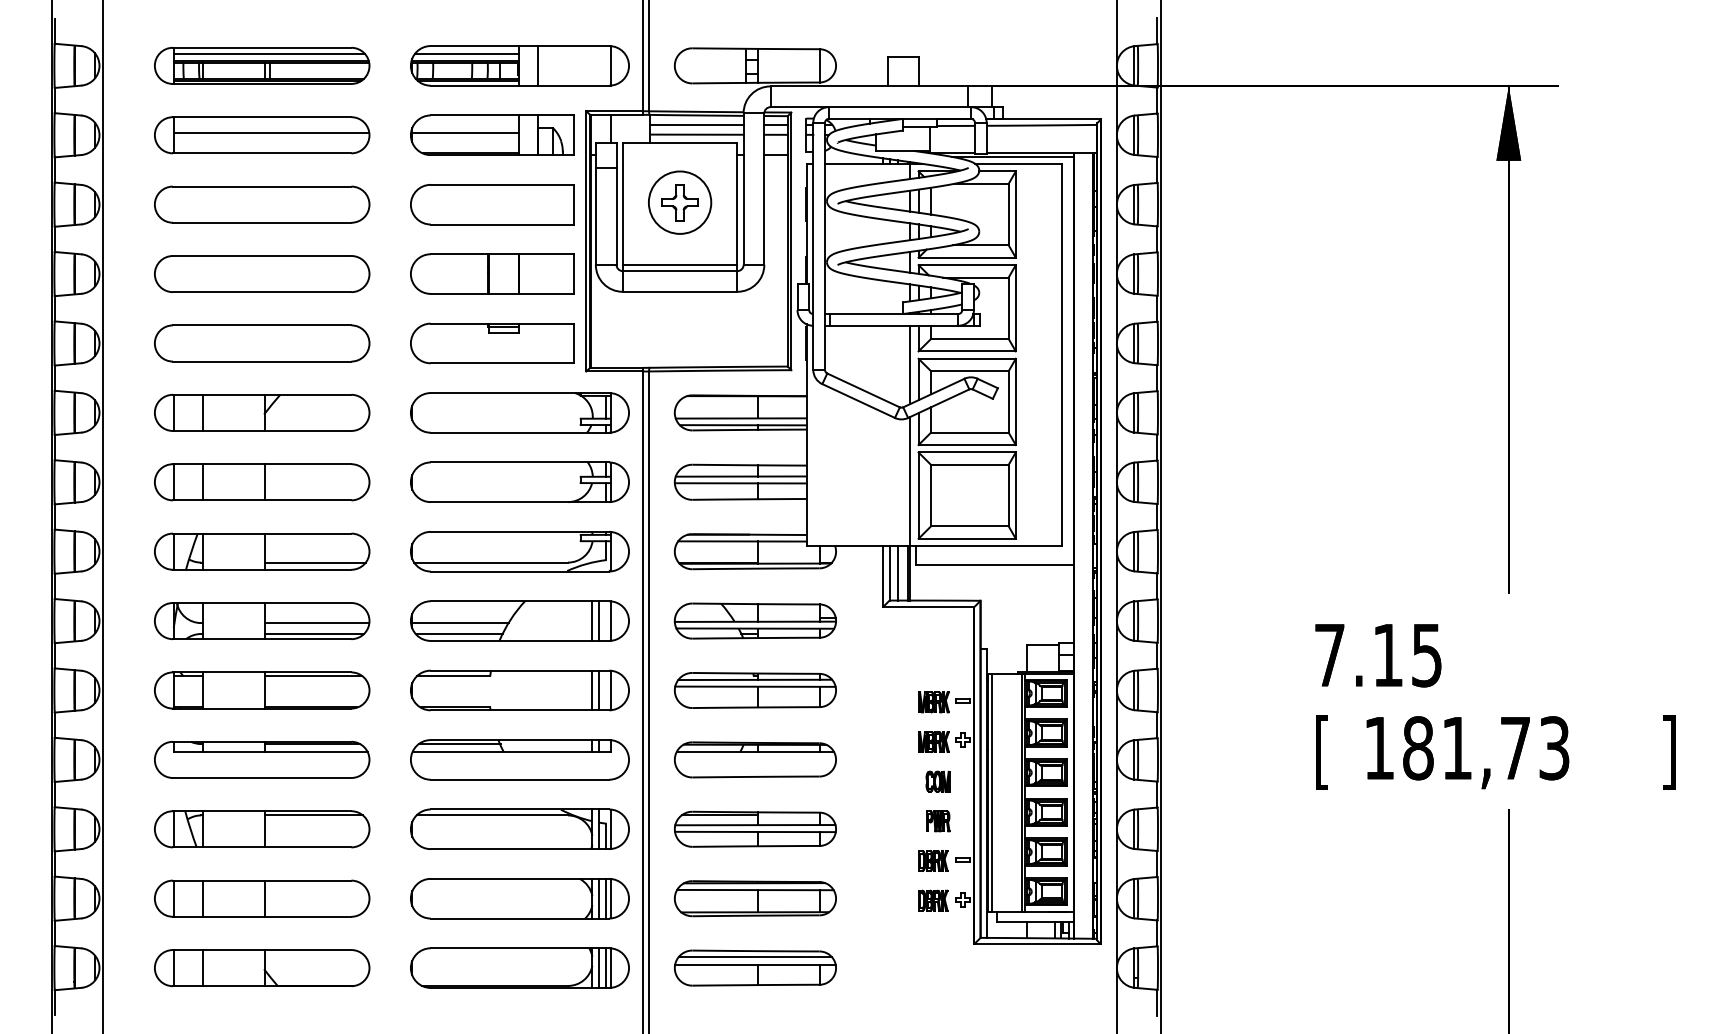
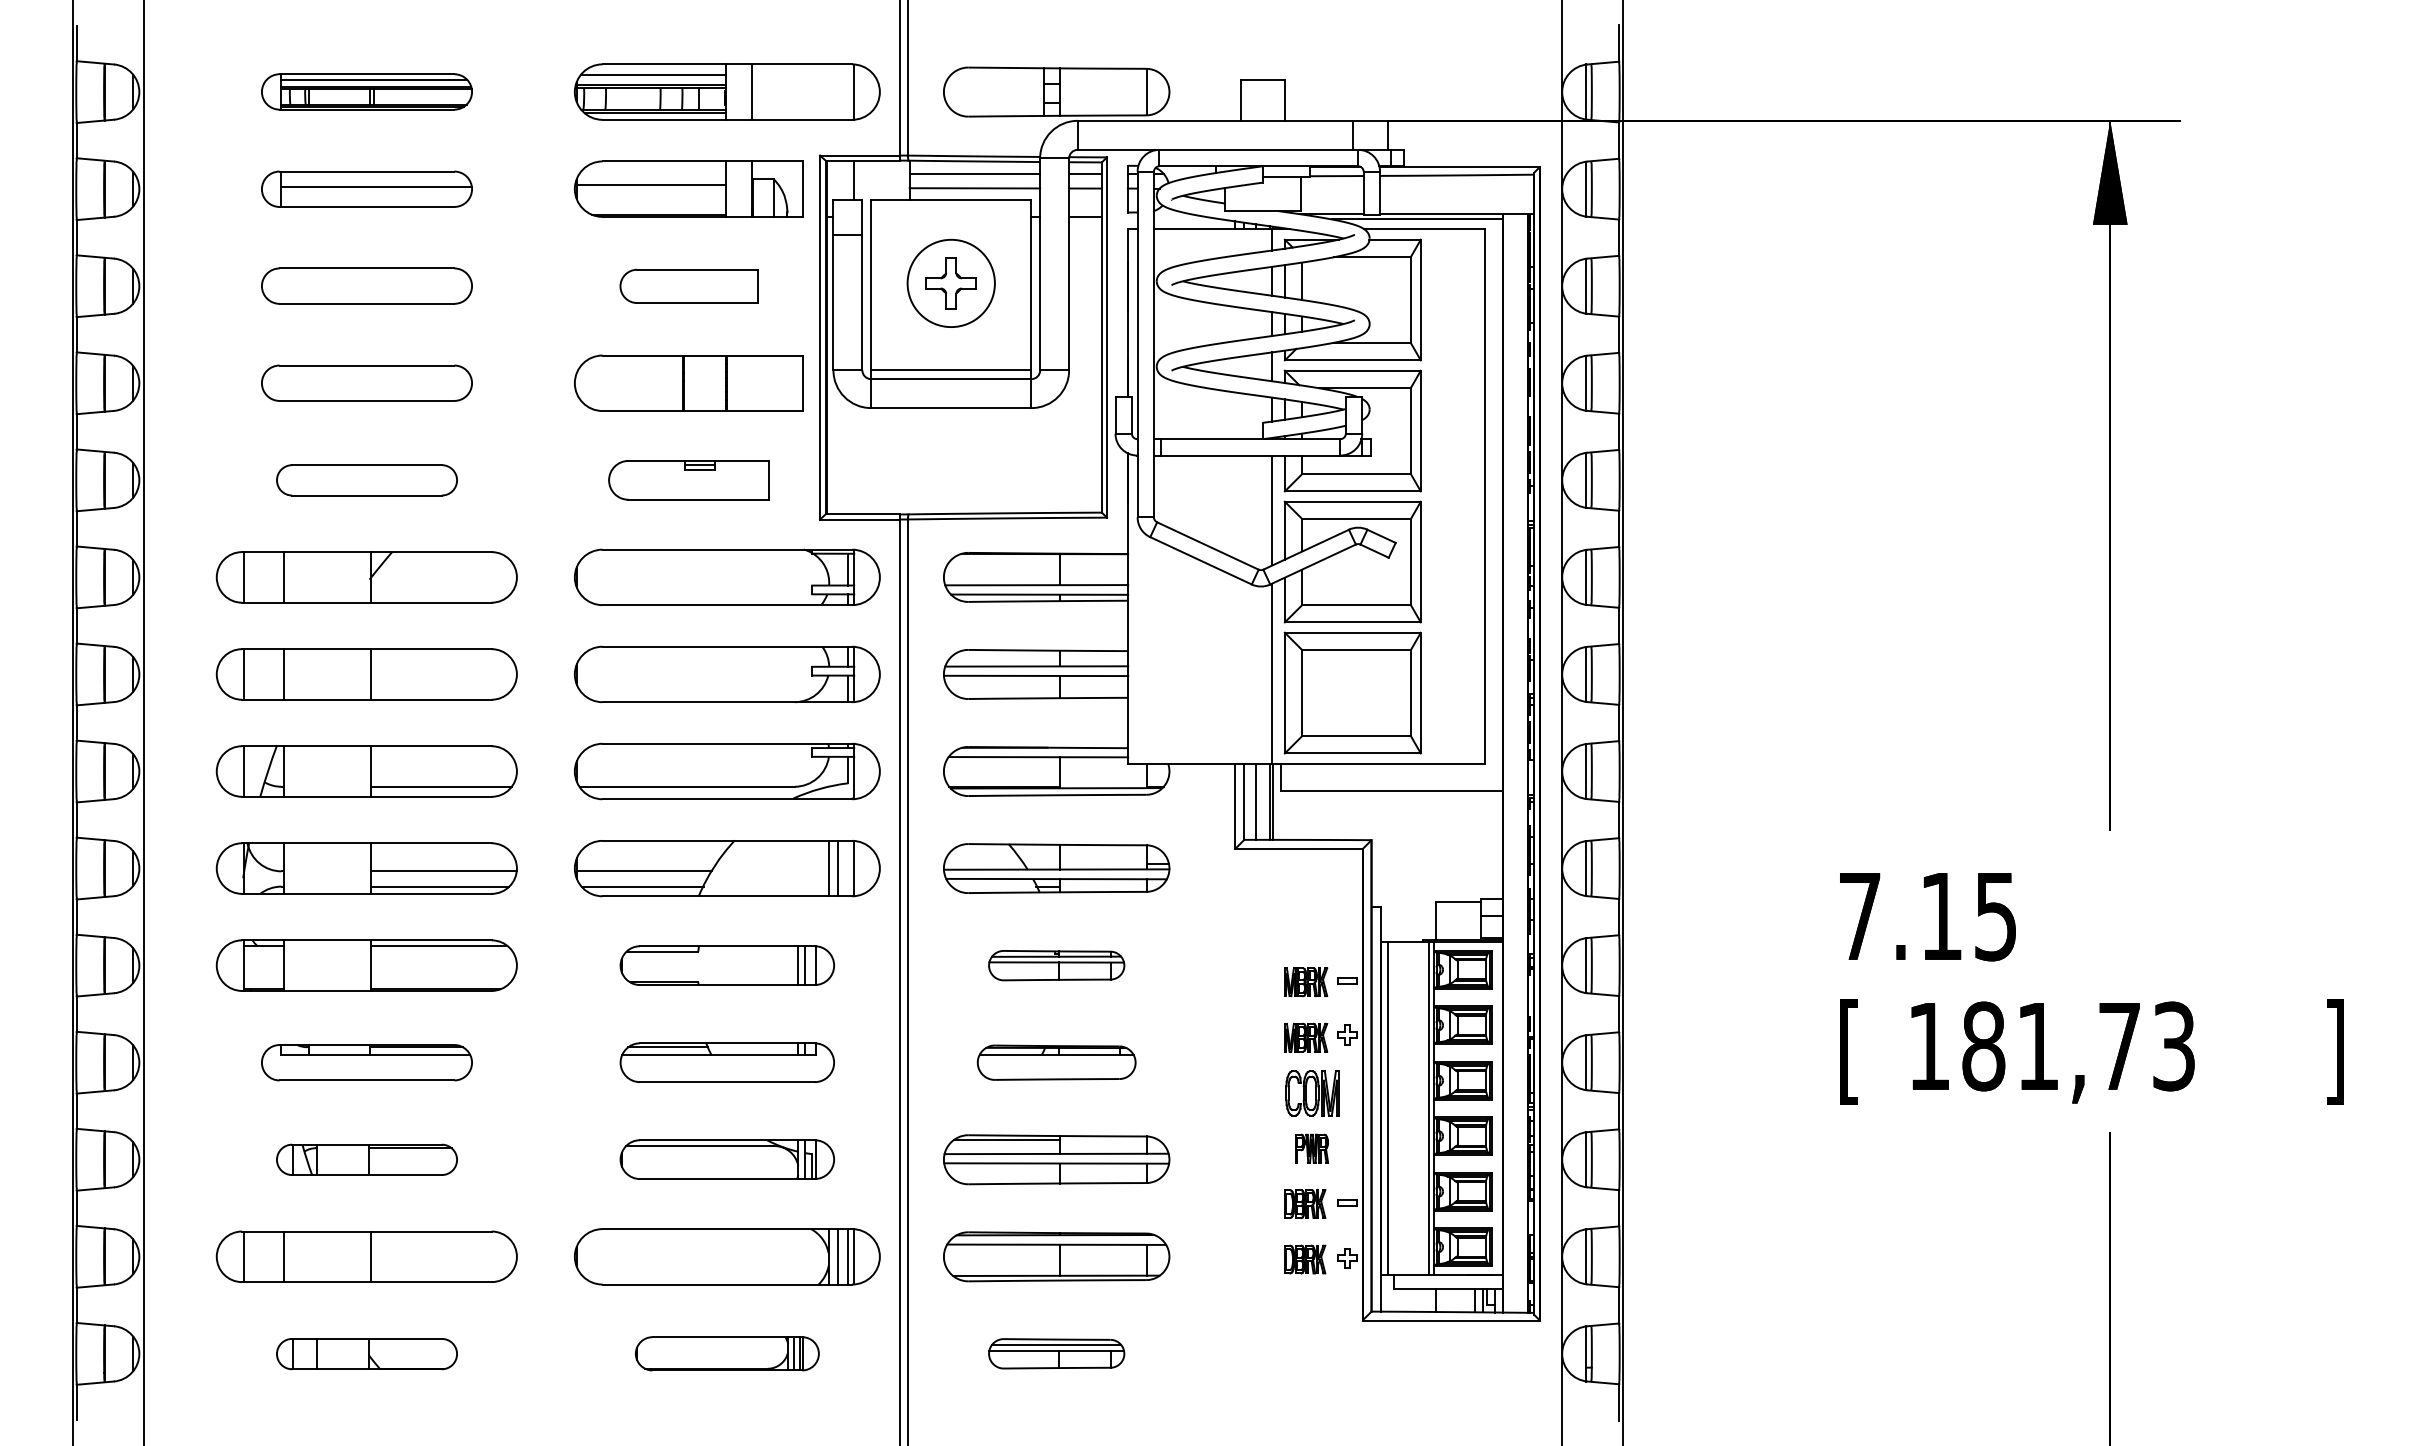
part: (262, 65) -> (367, 91), size x0.7
part: (262, 135) -> (367, 189), size x0.7
part: (262, 204) -> (367, 285), size x0.7
part: (492, 204) -> (688, 285), size x0.6
part: (262, 273) -> (367, 382), size x0.7
part: (262, 343) -> (367, 480), size x0.6
part: (492, 343) -> (688, 480), size x0.7
part: (519, 690) -> (726, 965), size x0.7
part: (755, 690) -> (1056, 965), size x0.6
part: (262, 759) -> (367, 1062), size x0.7
part: (519, 759) -> (726, 1062), size x0.7
part: (755, 759) -> (1056, 1062), size x0.7
part: (937, 781) -> (1311, 1092), size x1.6
part: (519, 828) -> (726, 1158), size x0.7
part: (262, 829) -> (367, 1160), size x0.6
part: (519, 967) -> (726, 1353), size x0.6
part: (755, 967) -> (1056, 1353), size x0.6
part: (262, 968) -> (367, 1354), size x0.6

